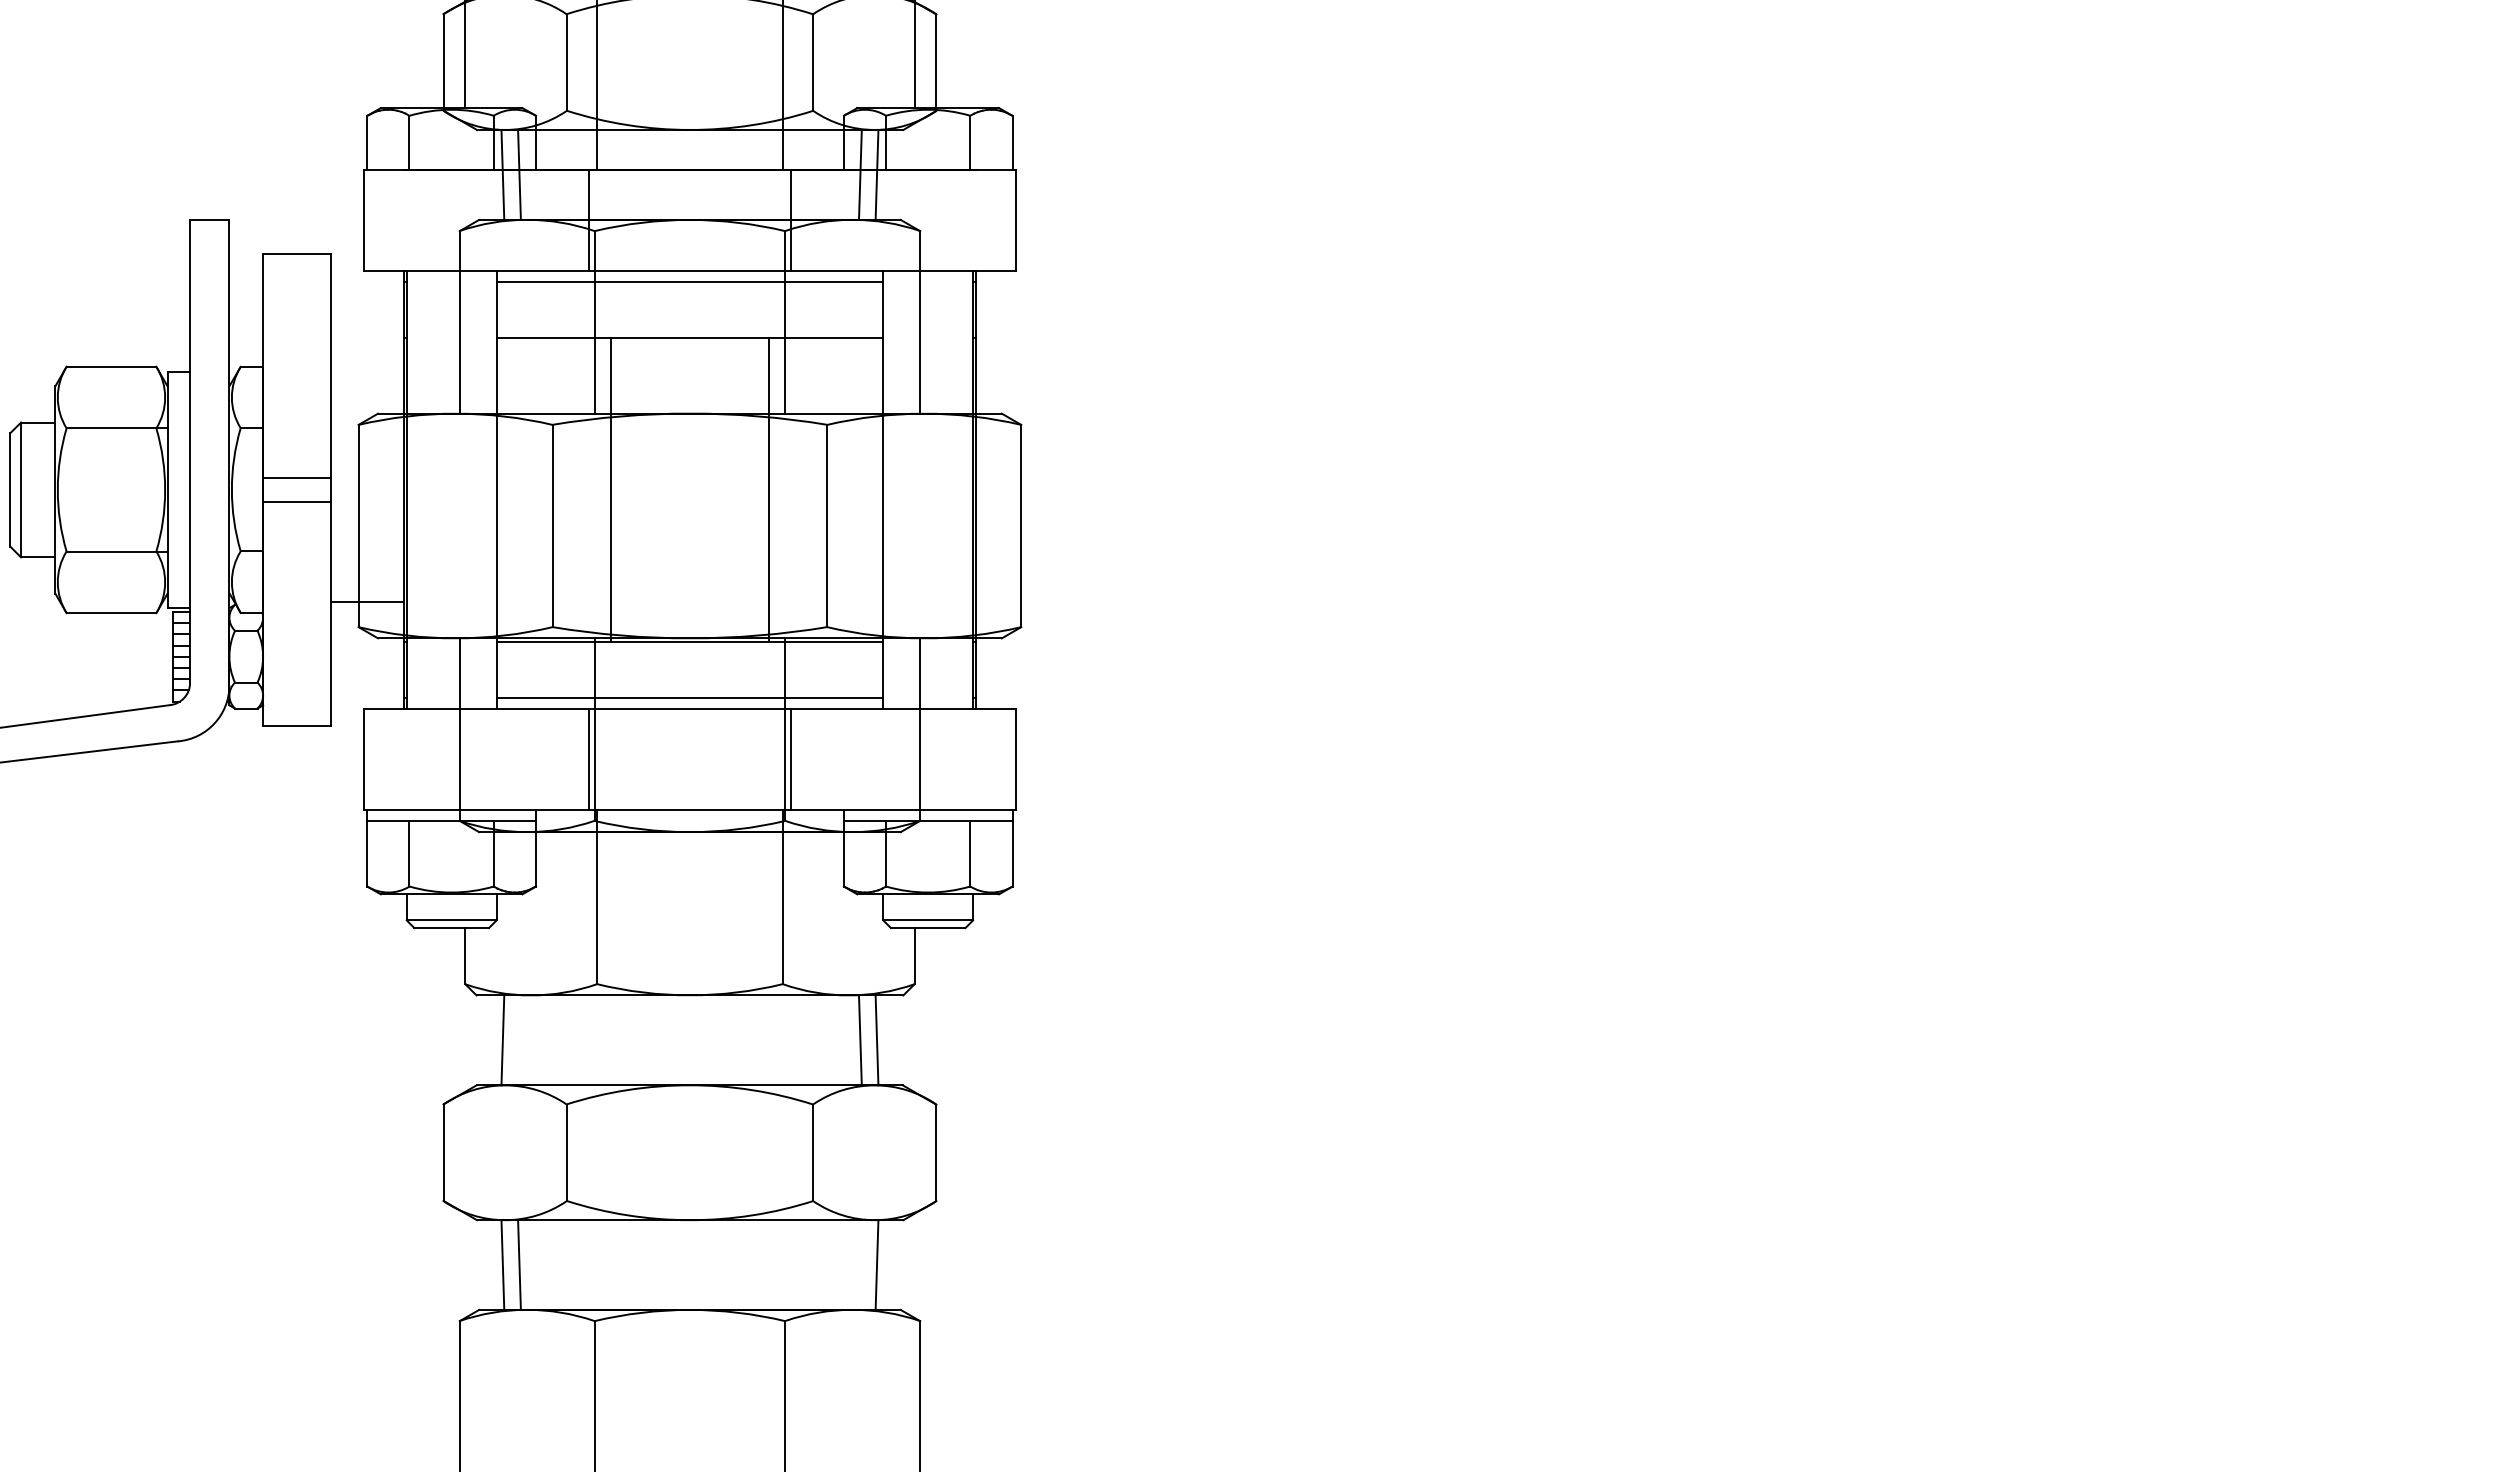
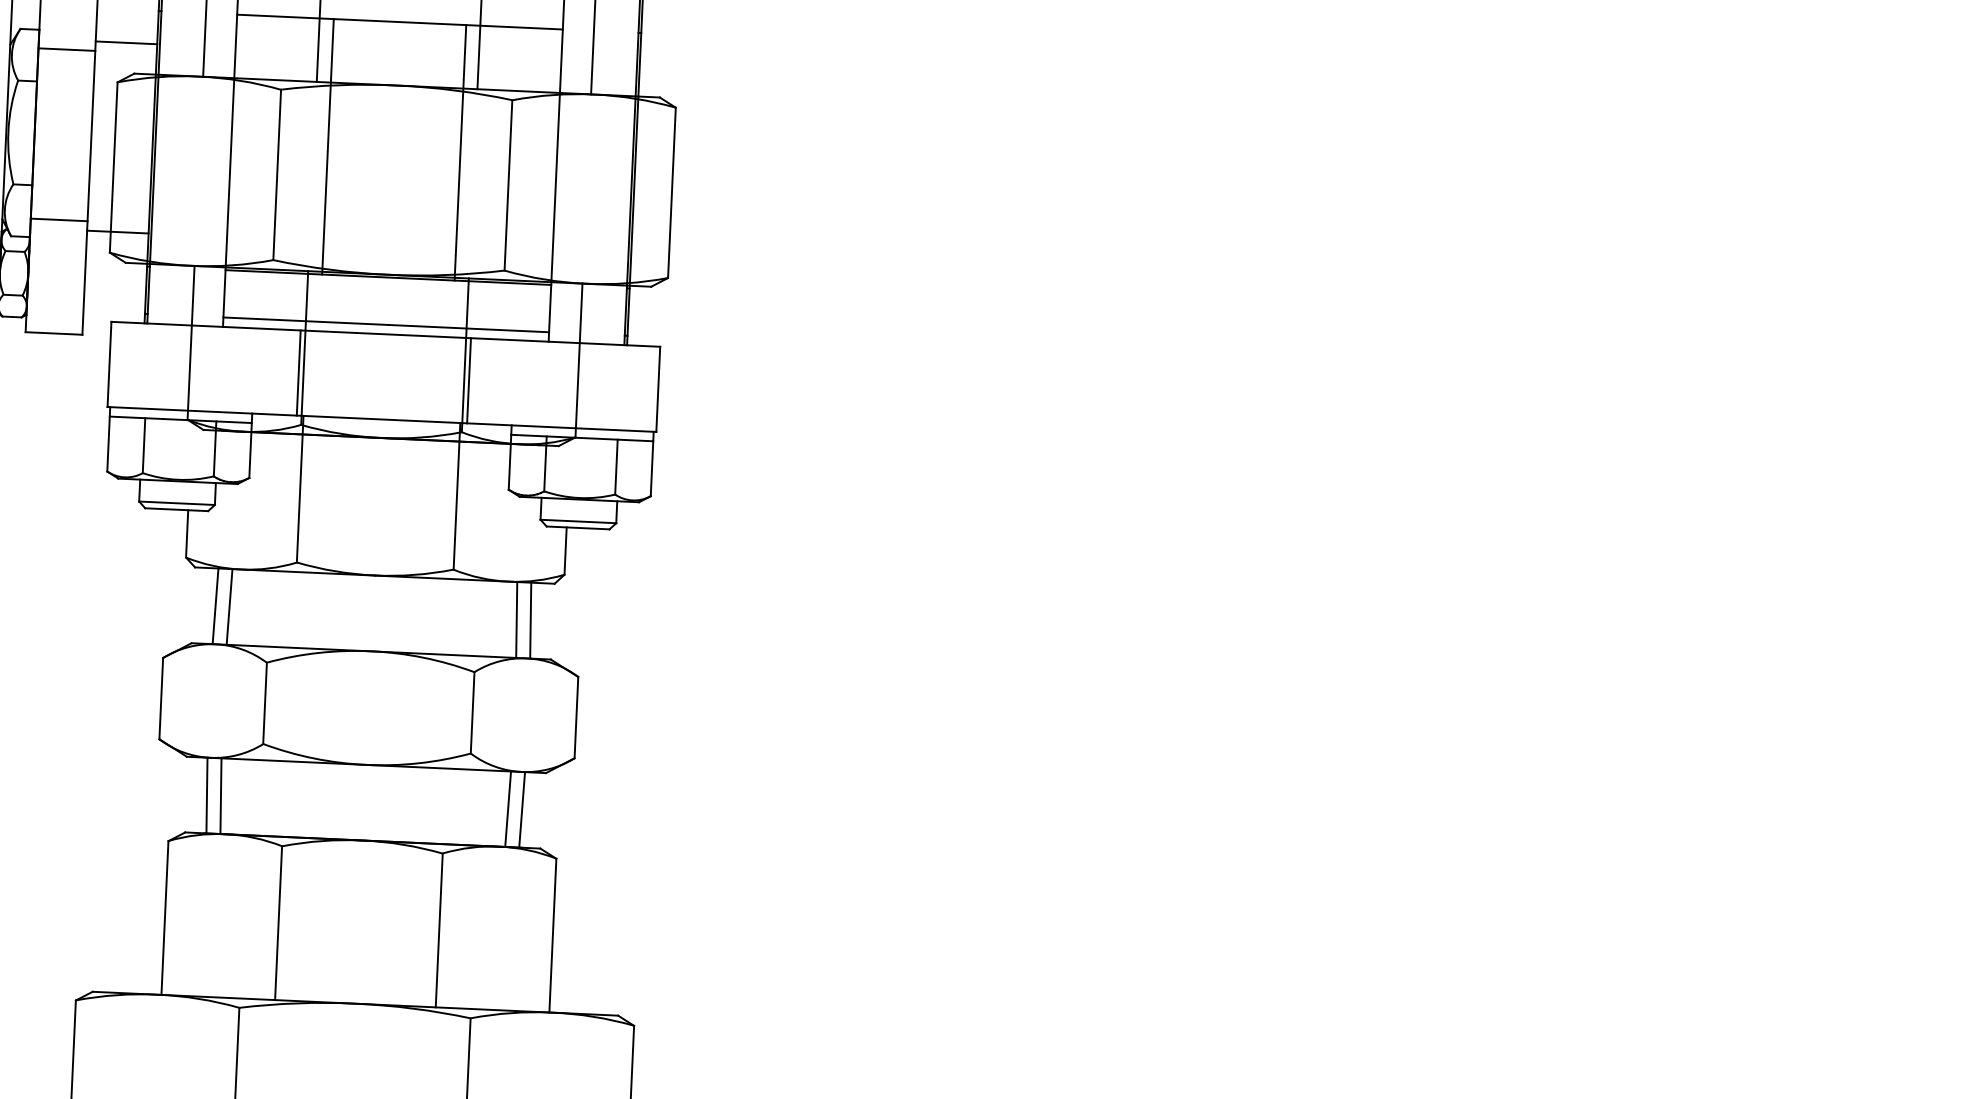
line: (366, 377) -> (126, 42), added
line: (296, 477) -> (66, 49), moved
line: (296, 502) -> (58, 220), moved
line: (519, 1040) -> (229, 607), added
line: (860, 1264) -> (508, 808), added

